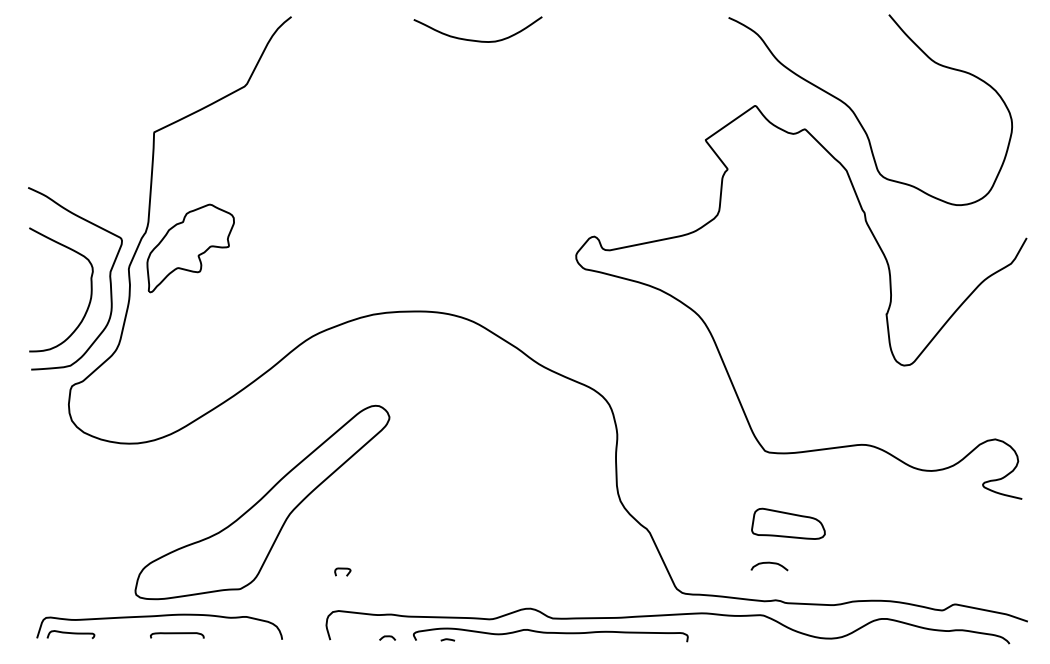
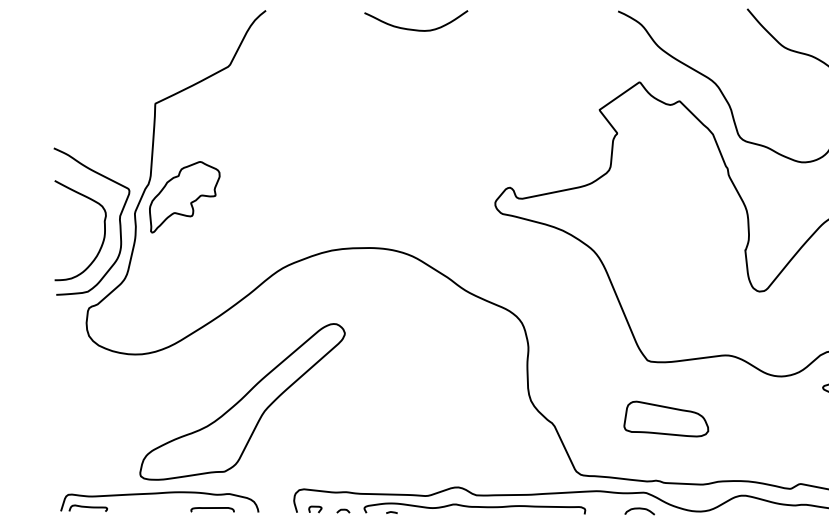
part: (788, 523) -> (666, 418), size x1.43
curve: (769, 563) -> (639, 509), moved
curve: (342, 569) -> (315, 507), moved
curve: (177, 634) -> (212, 509), moved

